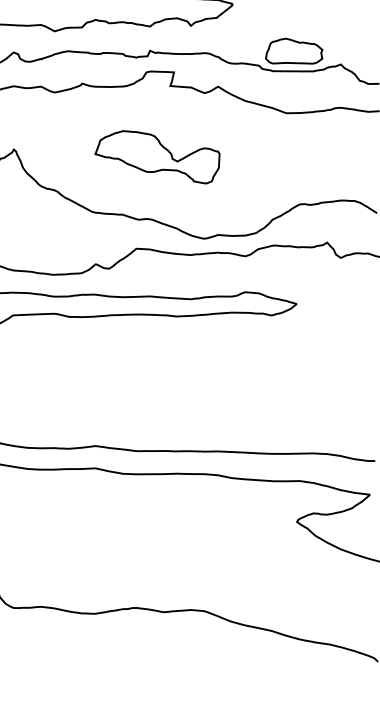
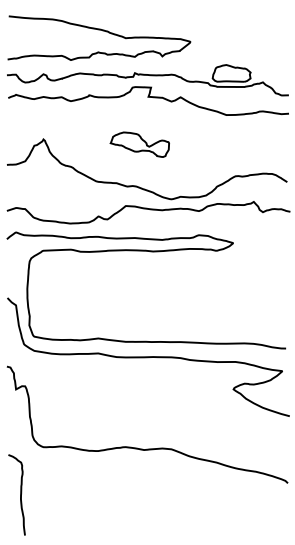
part: (156, 157) -> (139, 144), size x0.7

